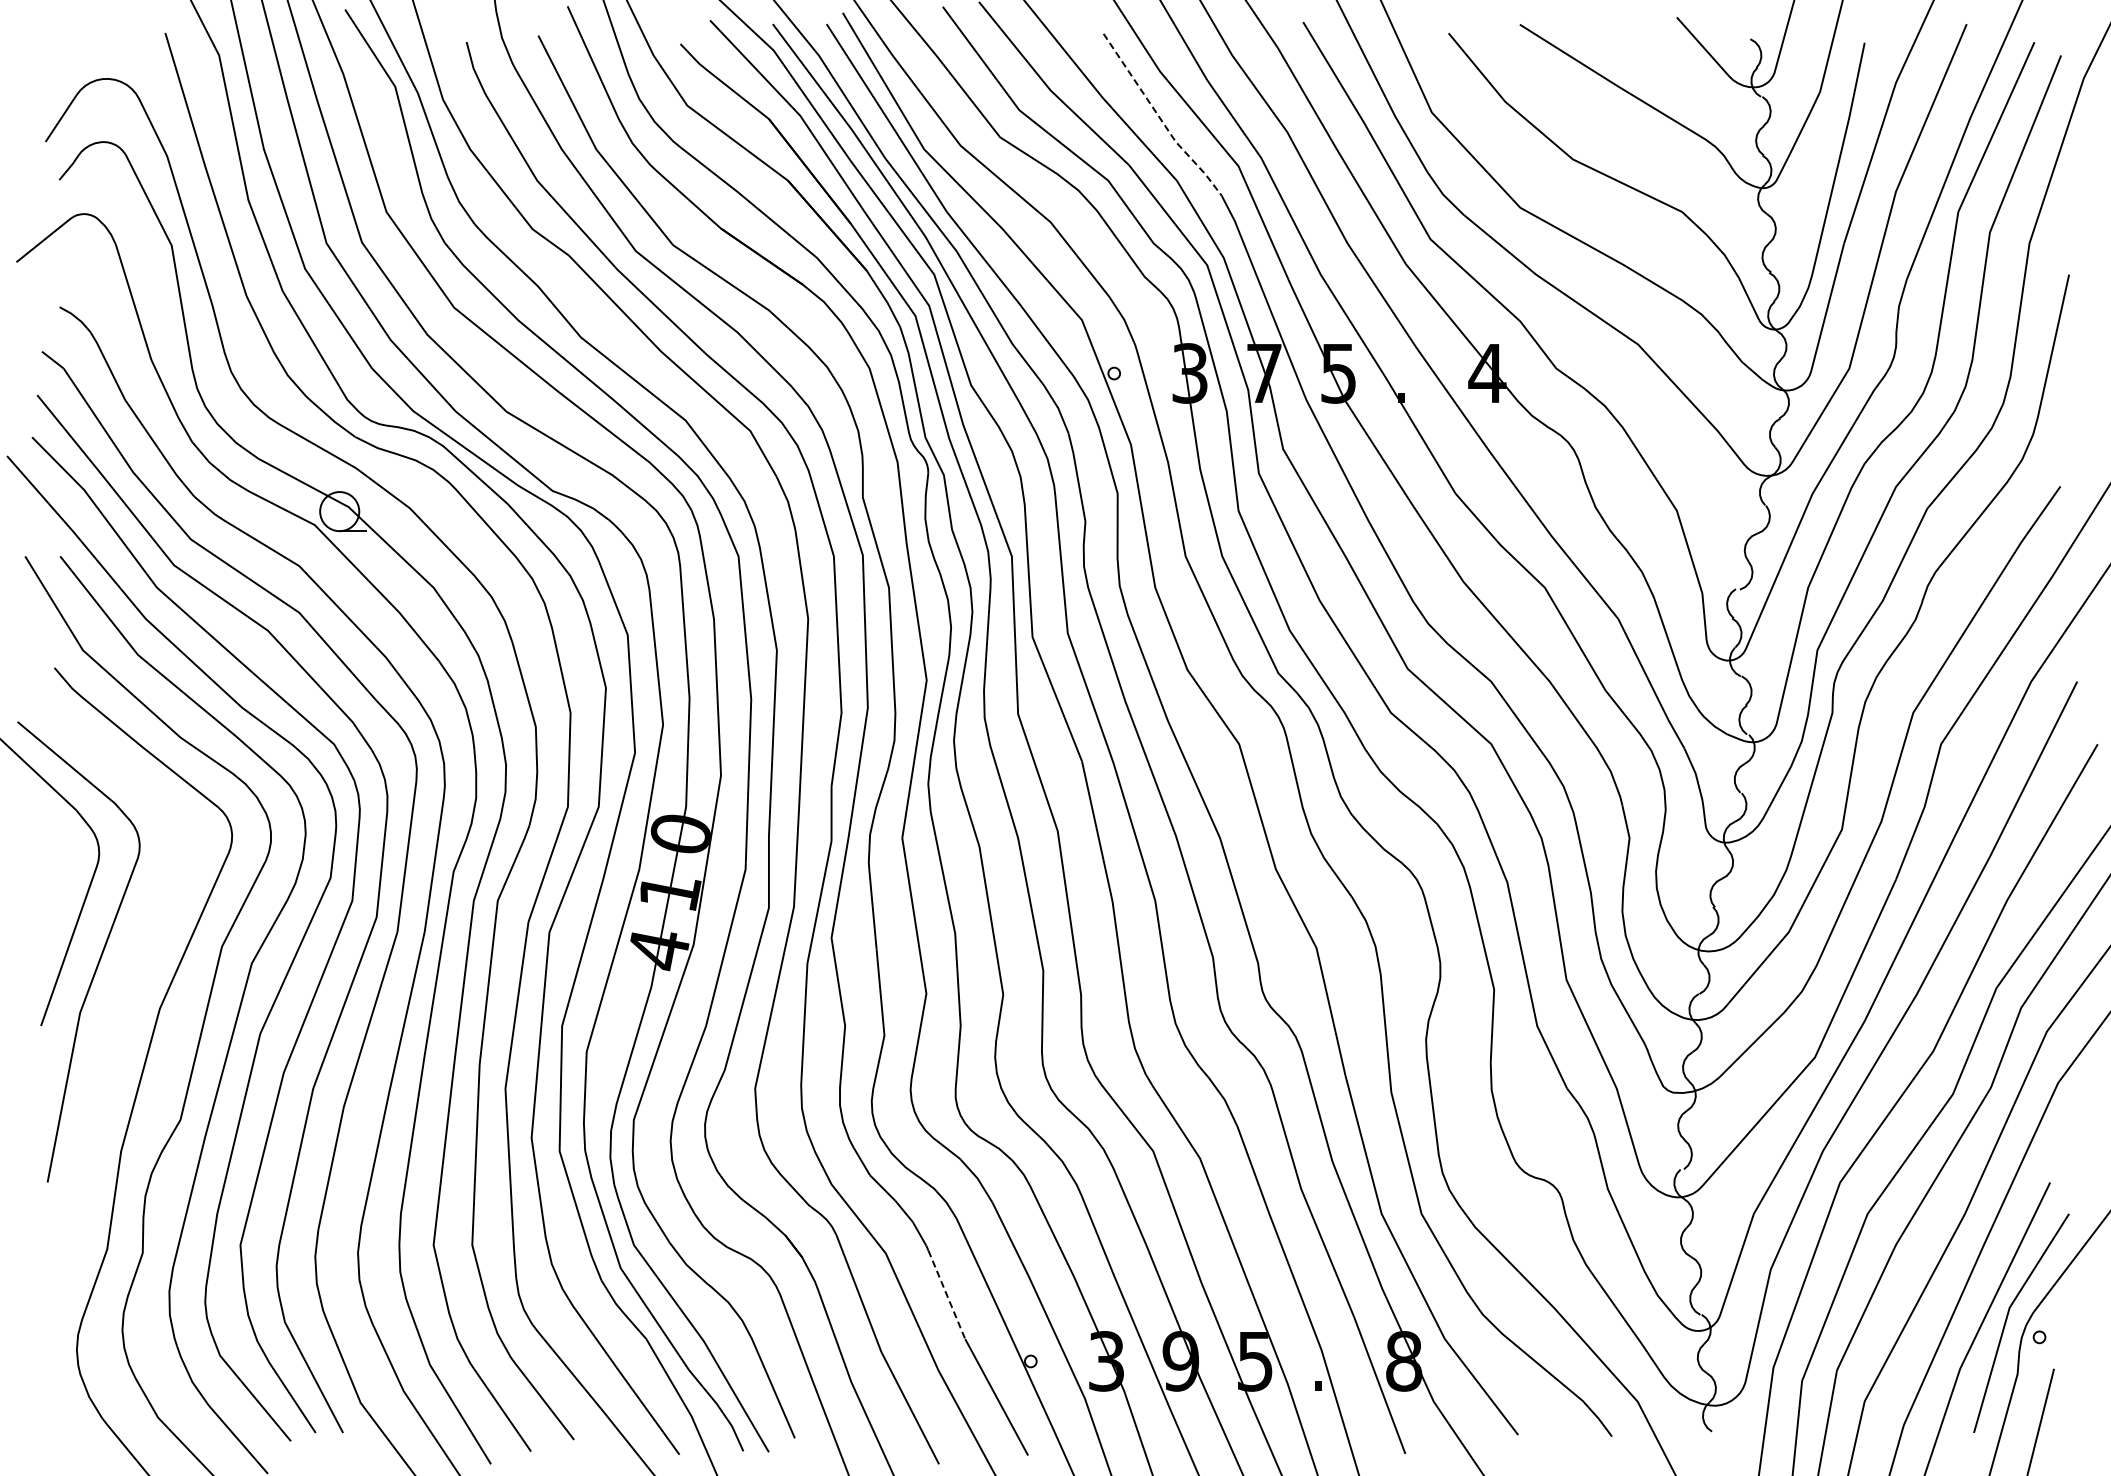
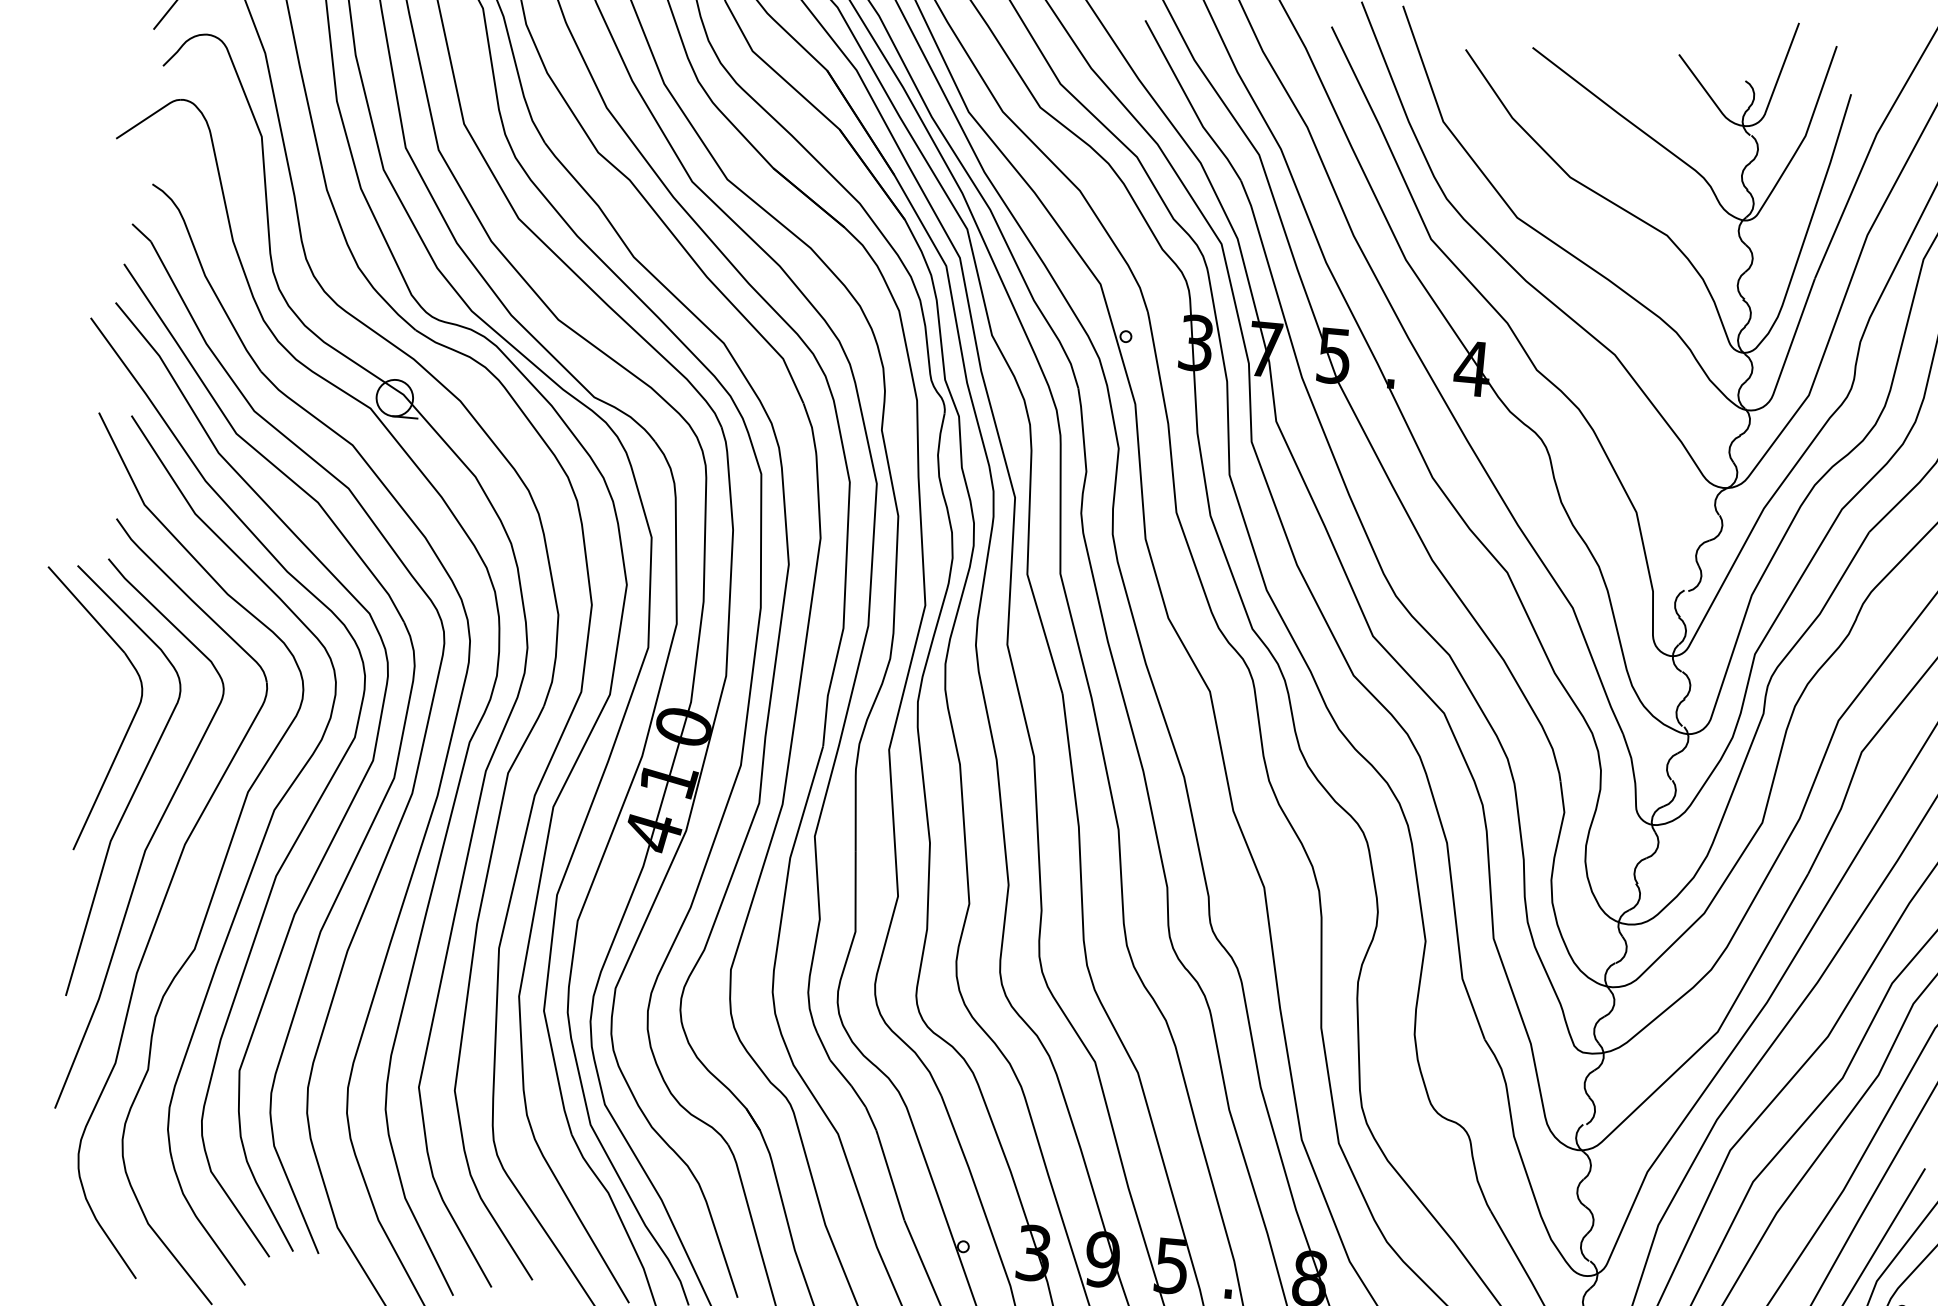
line: (1160, 118) -> (1190, 103), dashed -> solid
curve: (121, 1007) -> (149, 839), added
line: (946, 1294) -> (890, 1177), dashed -> solid

